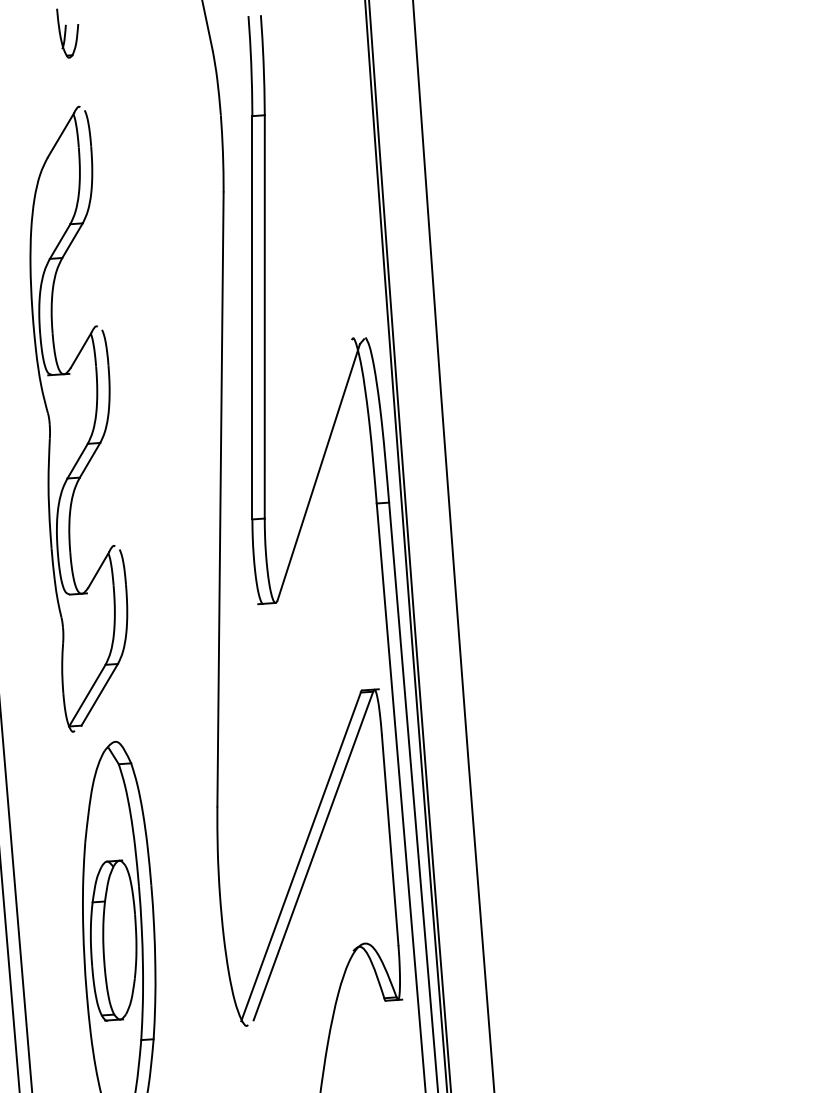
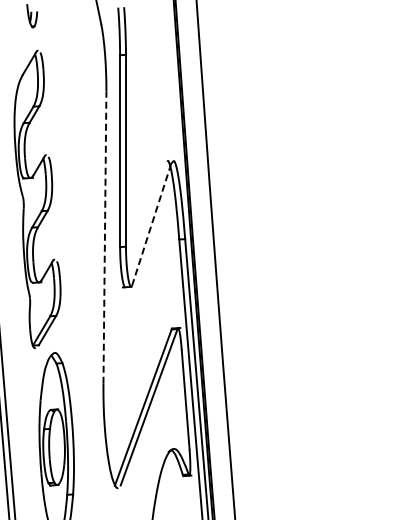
line: (318, 471) -> (151, 224), solid -> dashed
line: (219, 499) -> (104, 237), solid -> dashed

